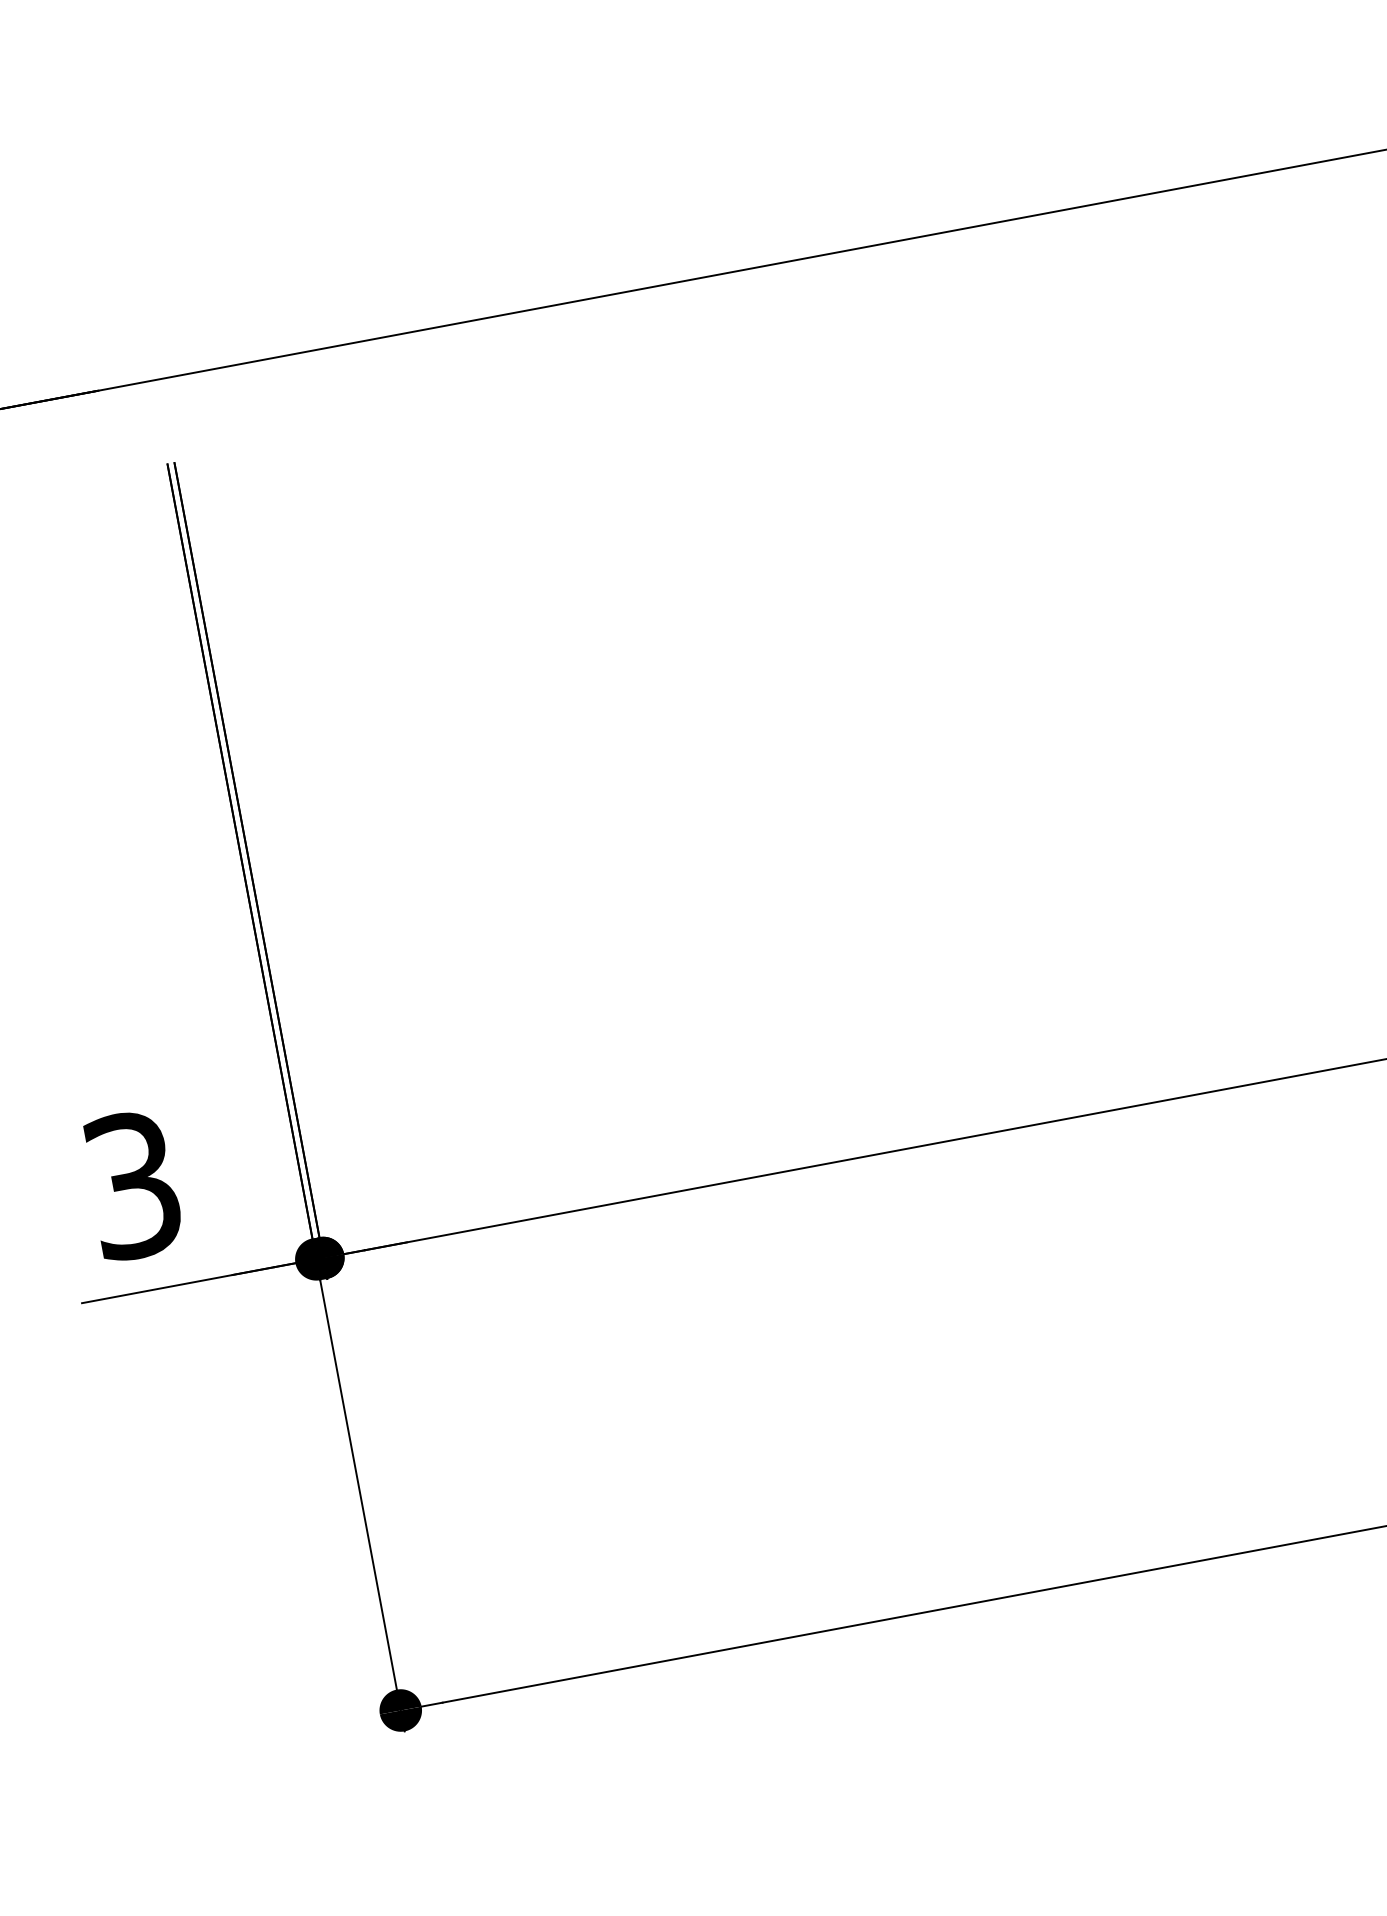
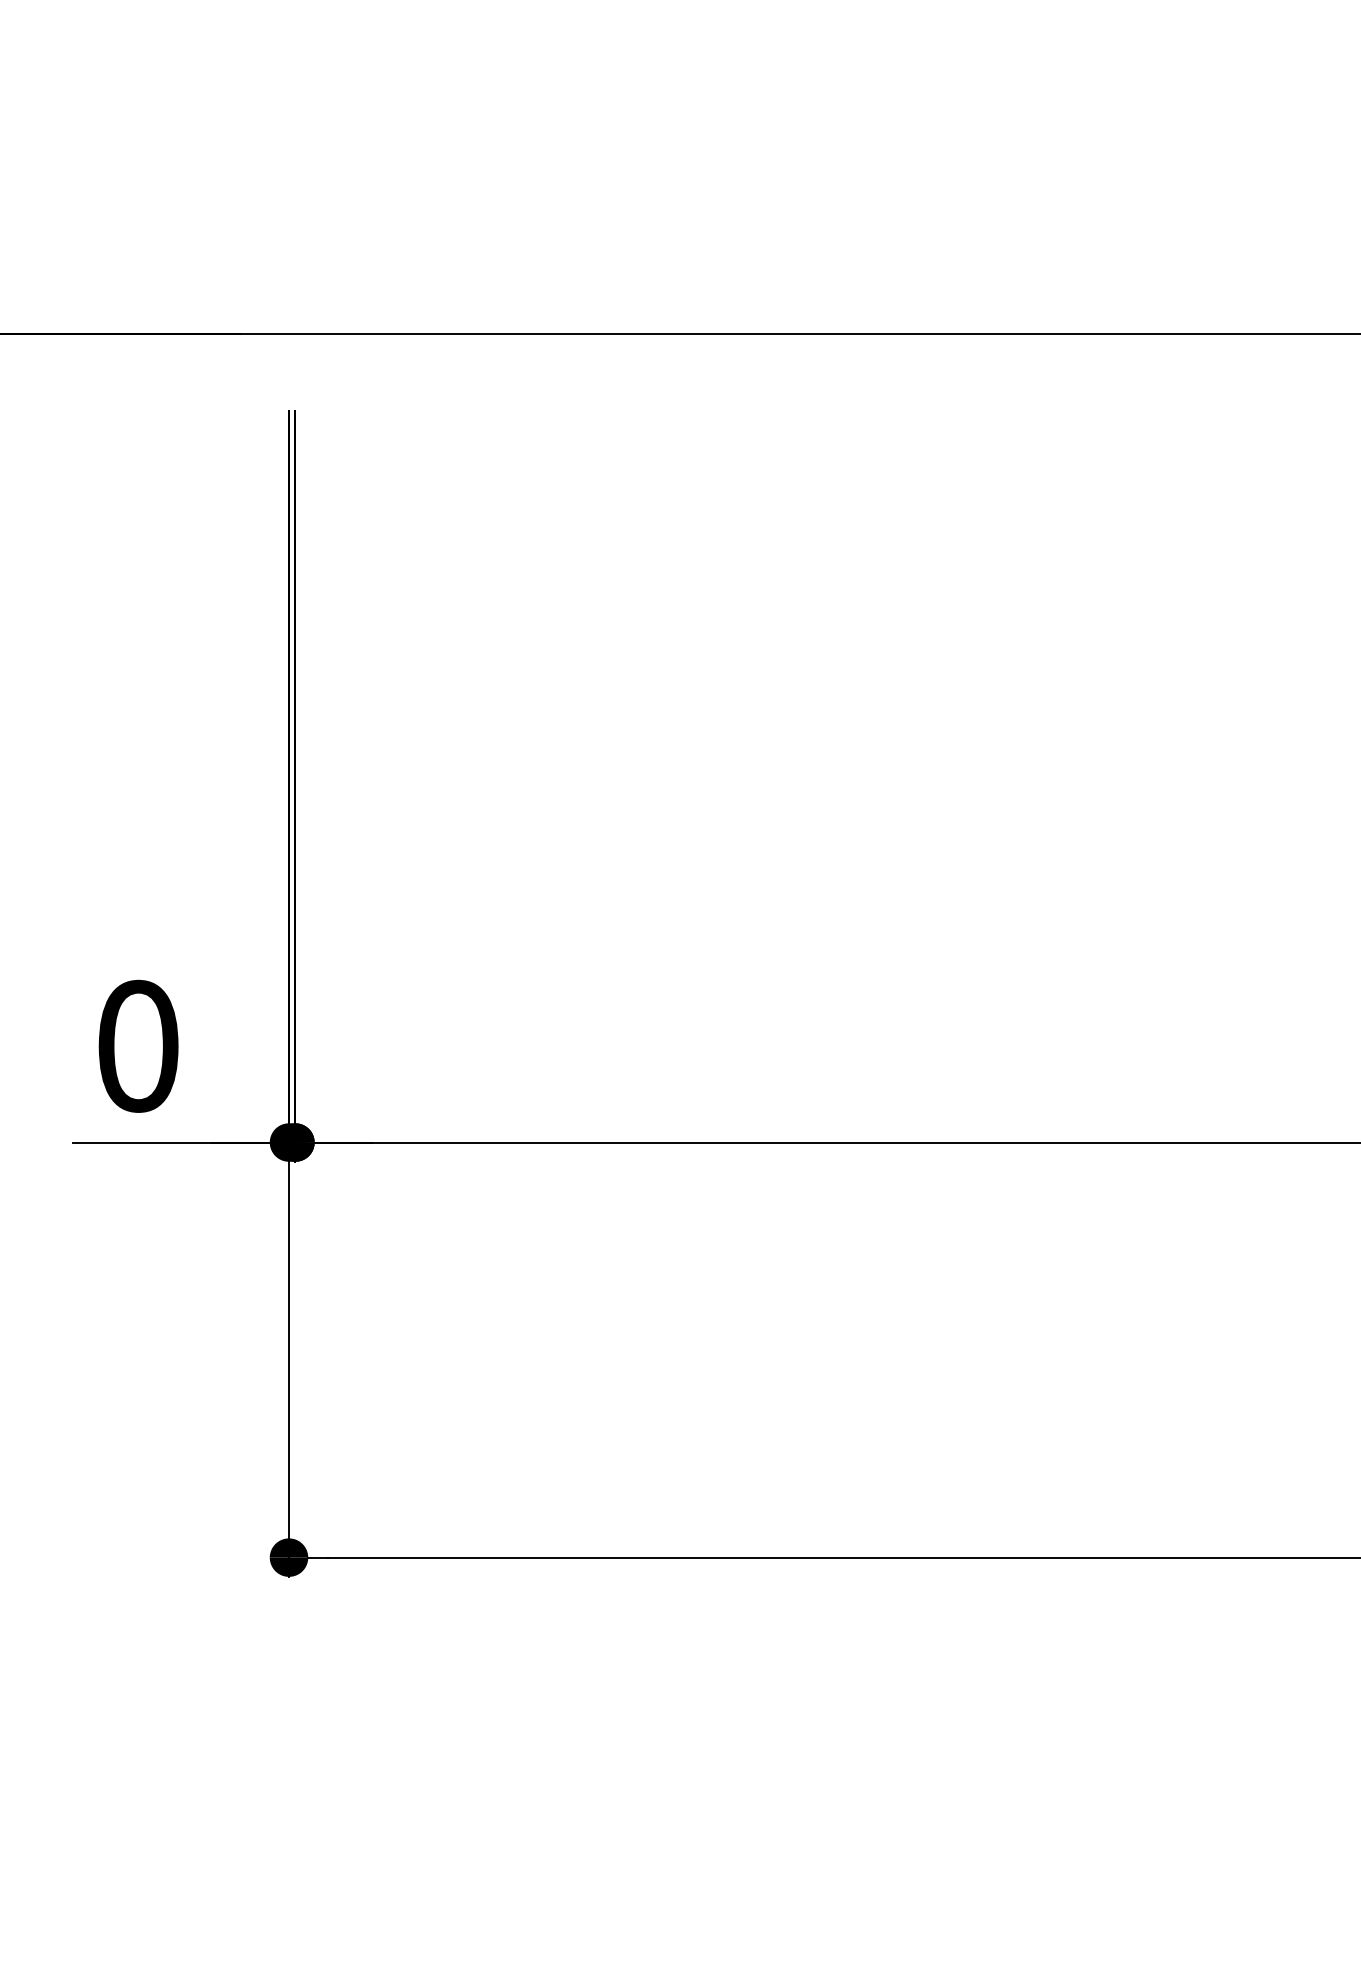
text: (132, 1184) -> (138, 1045), 3 -> 0

